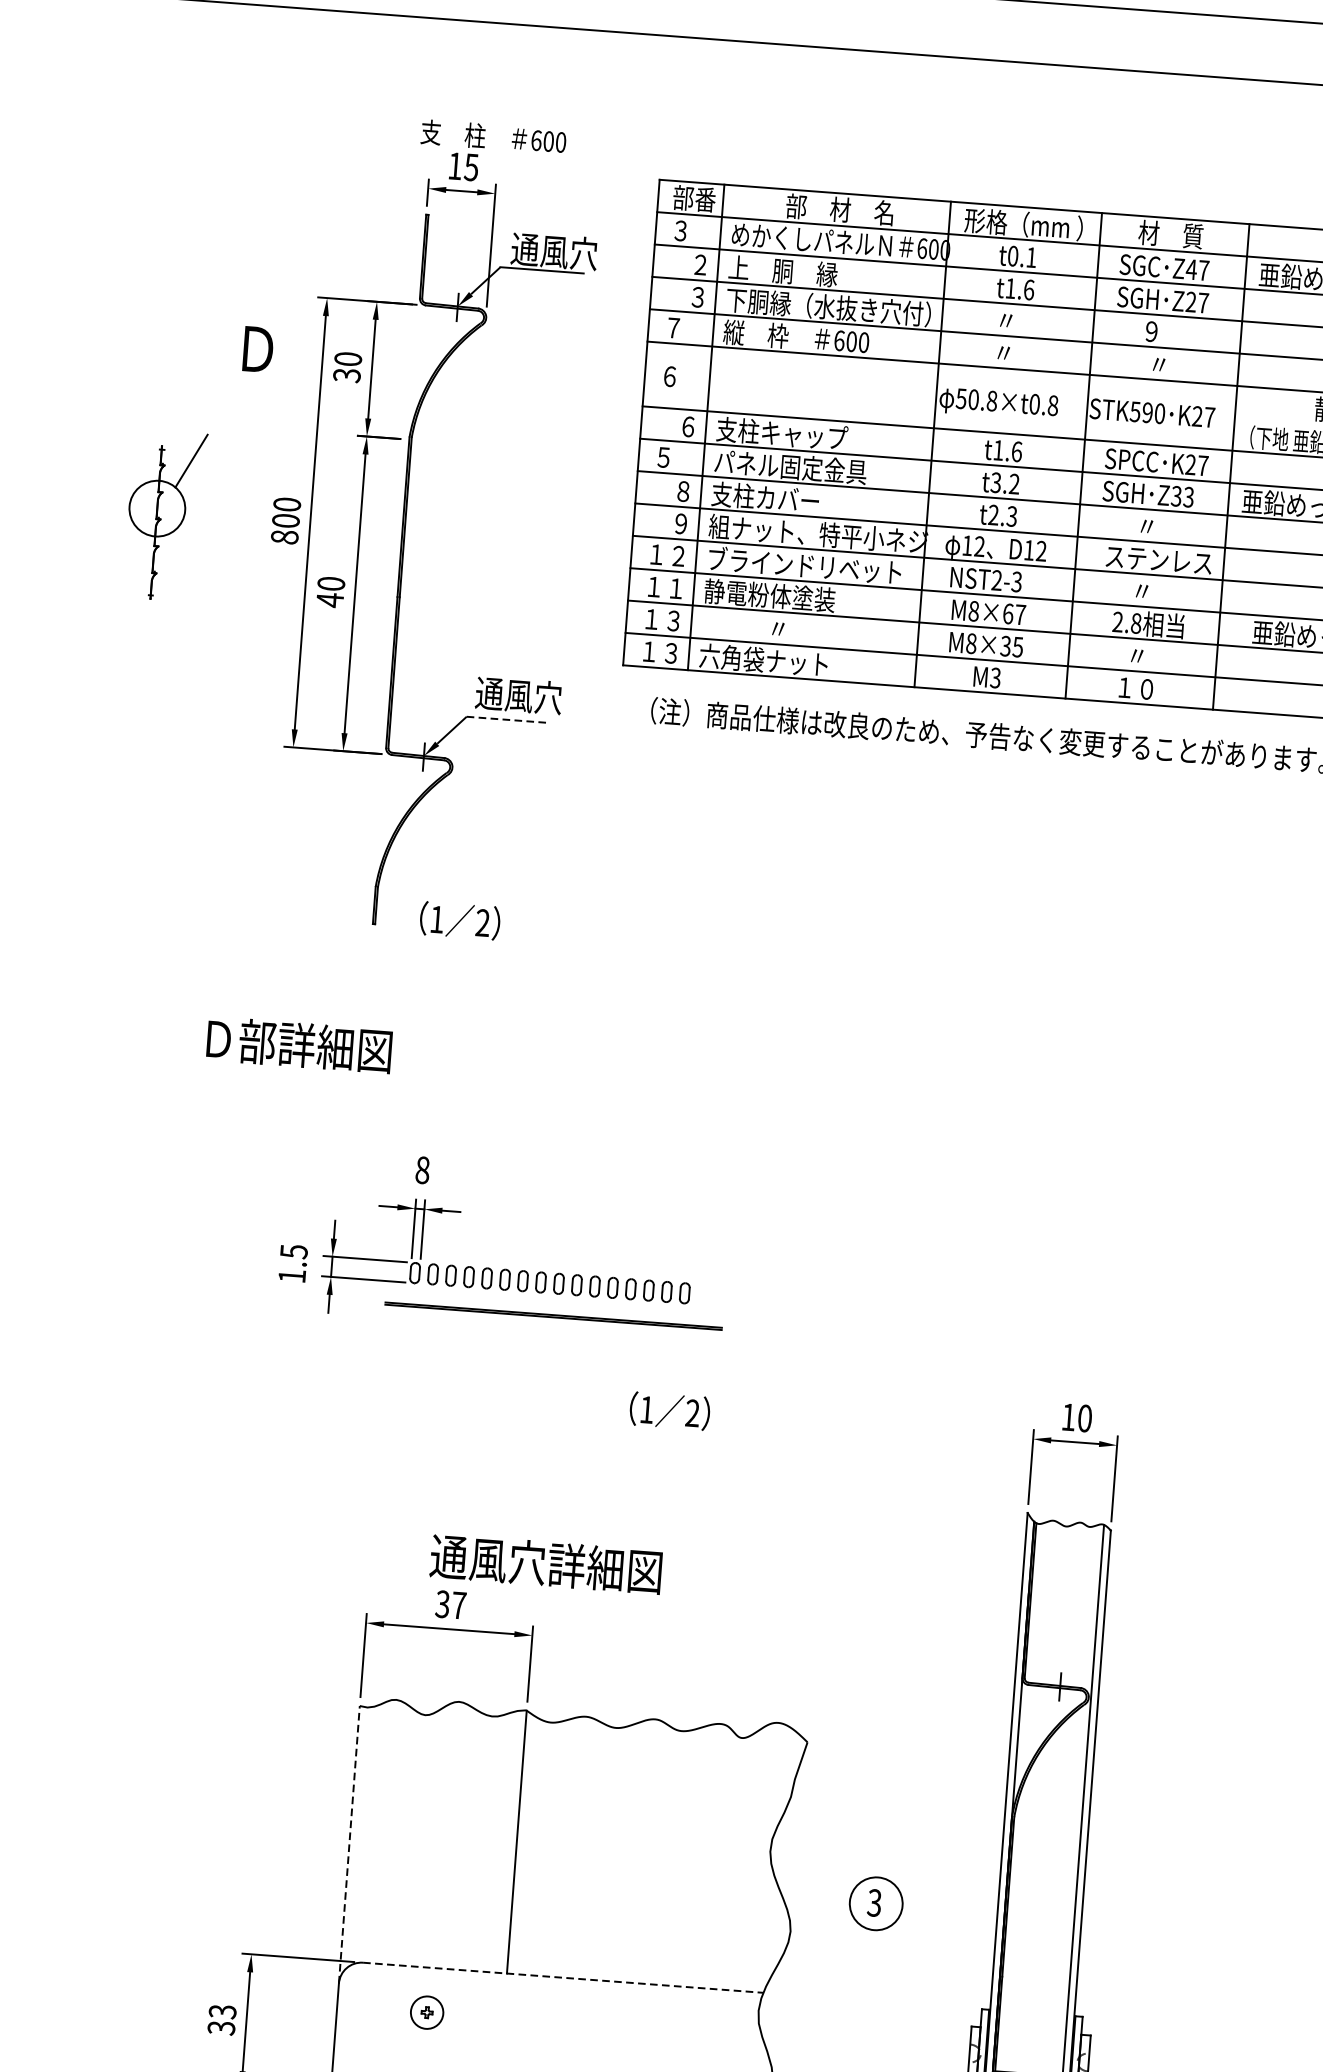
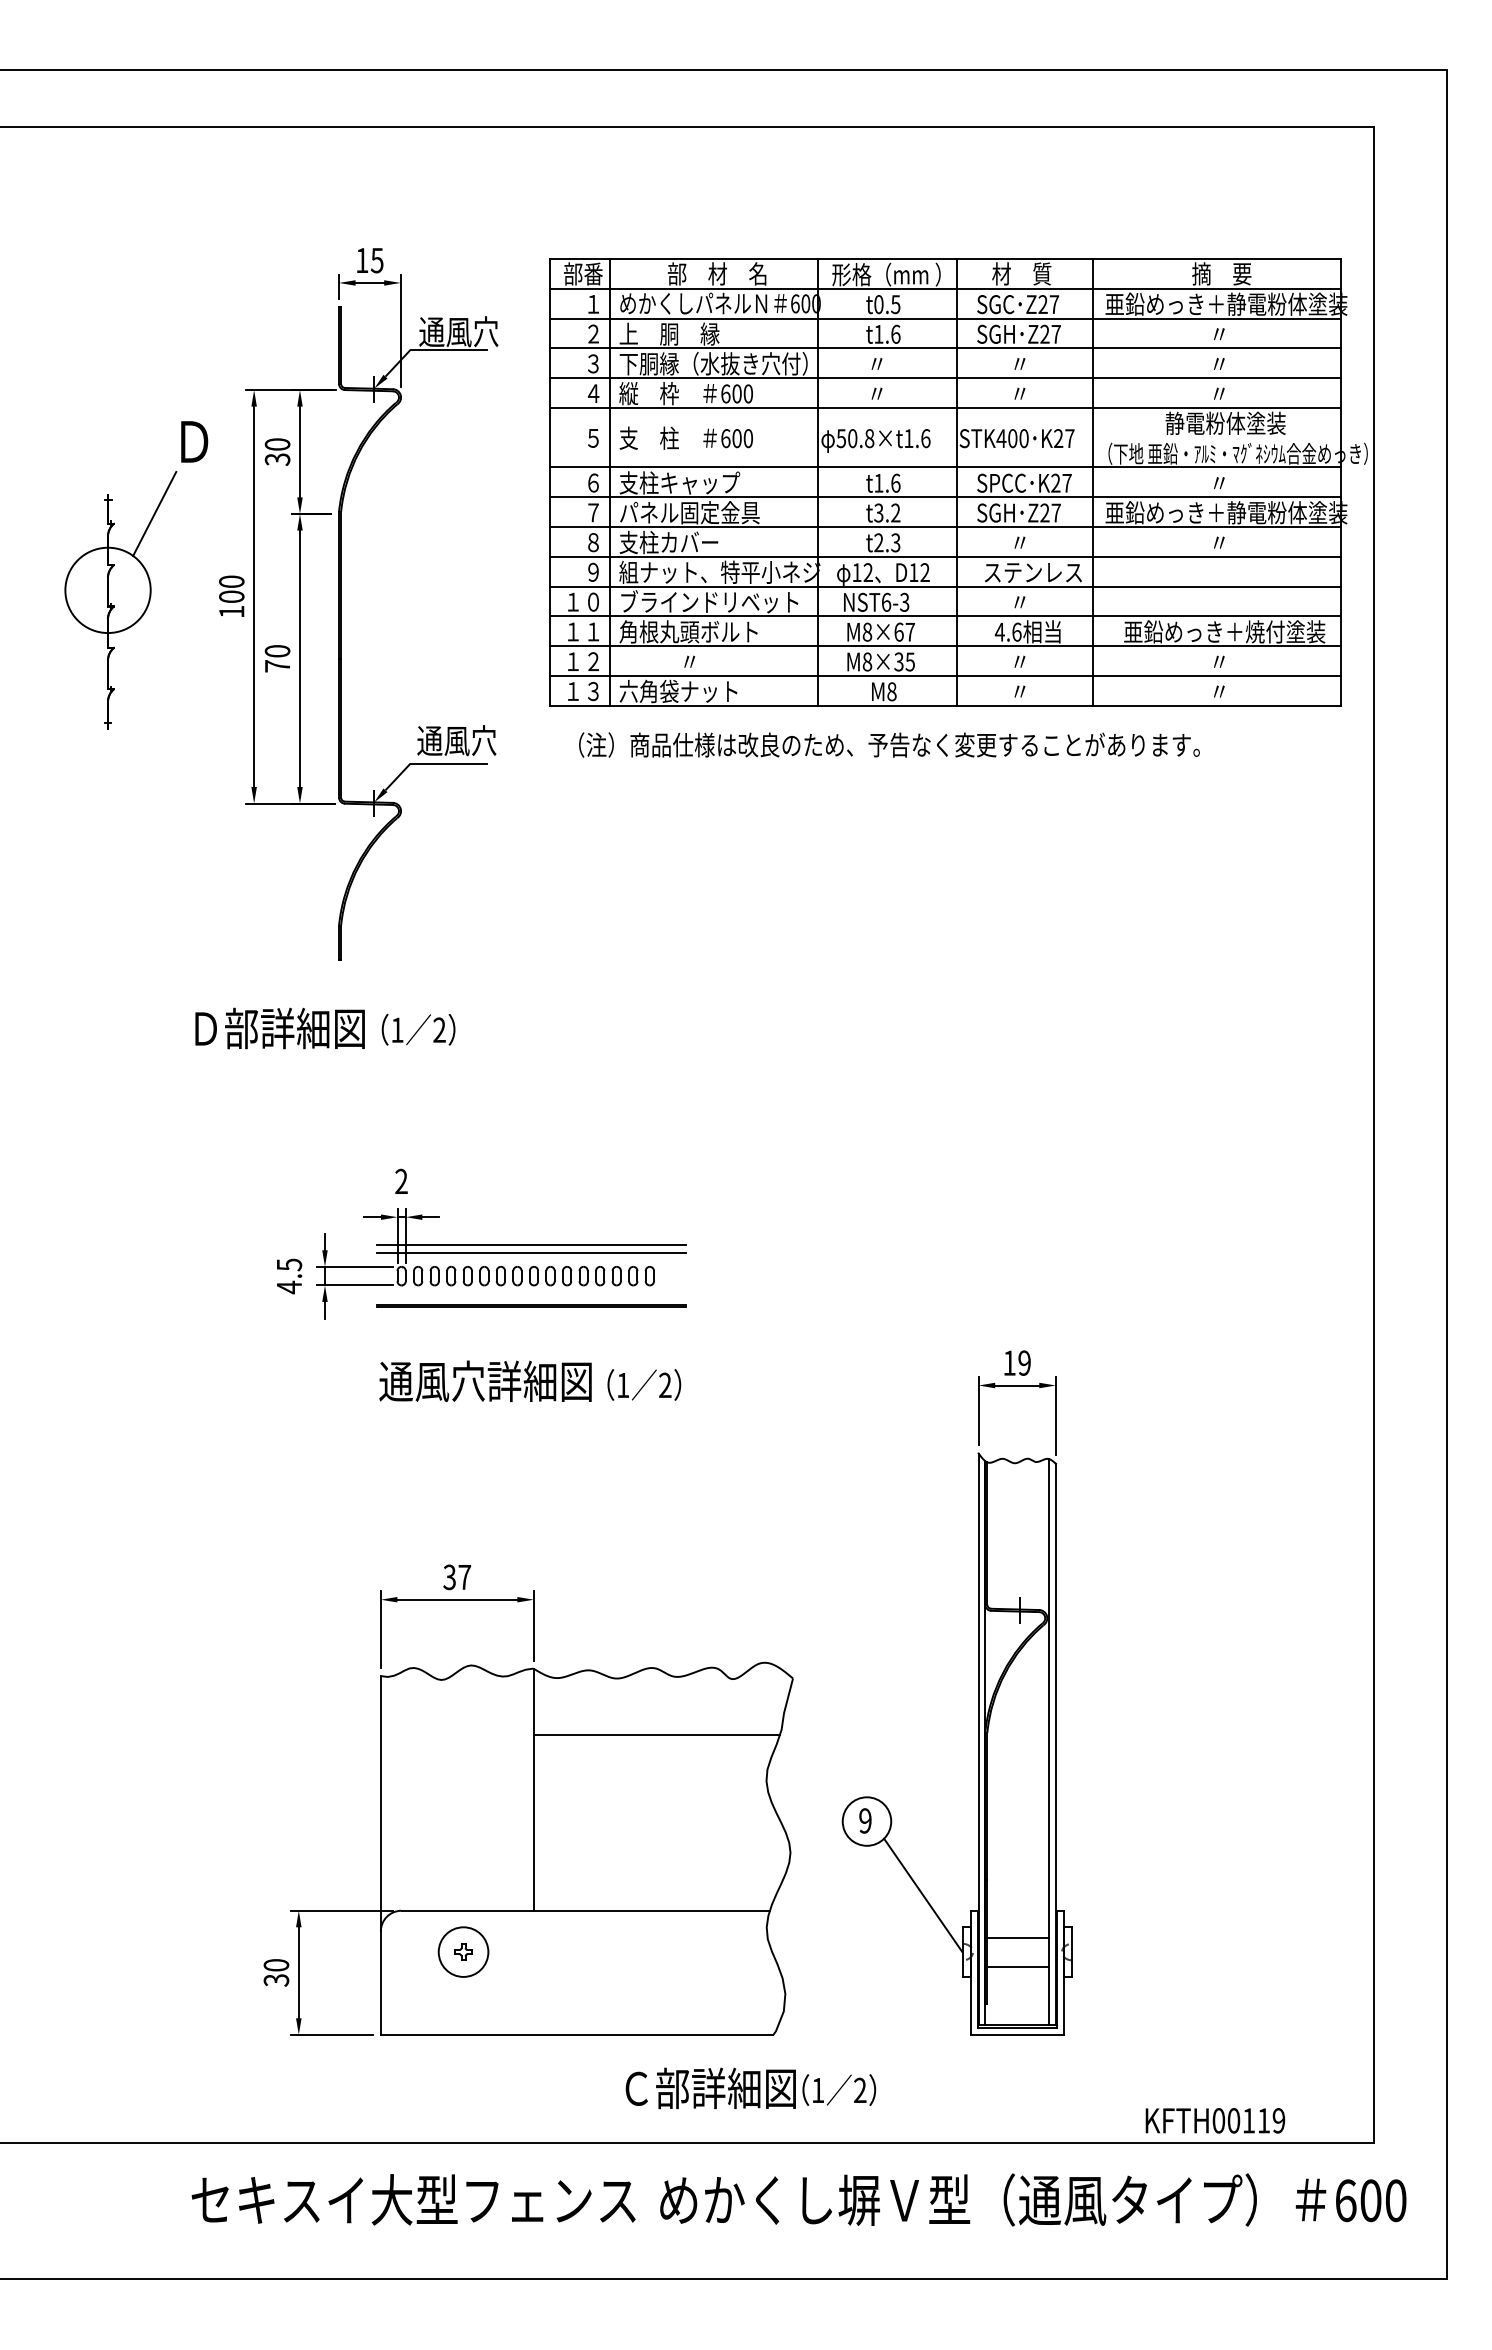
text: (492, 136) -> (685, 437), moved
text: (691, 230) -> (582, 303), ３ -> １
text: (1031, 257) -> (895, 304), t0.1 -> t0.5
text: (1192, 269) -> (1043, 304), Z47 -> Z27
text: (684, 328) -> (583, 393), ７ -> ４
text: (1156, 331) -> (1015, 363), ９ -> 〃
text: (681, 376) -> (583, 437), ６ -> ５
text: (1044, 404) -> (917, 438), 50.8×t0.8 -> 50.8×t1.6
text: (1140, 412) -> (1006, 438), STK590 -> STK400
text: (674, 457) -> (582, 512), ５ -> ７
text: (1182, 496) -> (1050, 512), Z33 -> Z27
part: (164, 515) -> (120, 600), size x1.67
text: (284, 536) -> (231, 611), 800 -> 100
text: (678, 556) -> (593, 602), １２ -> １０
text: (997, 579) -> (886, 601), NST2-3 -> NST6-3
text: (779, 595) -> (688, 631), 静電粉体塗装 -> 角根丸頭ボルト
text: (330, 600) -> (277, 666), 40 -> 70
text: (673, 620) -> (593, 661), １３ -> １２
text: (1126, 622) -> (1007, 631), 2.8 -> 4.6
text: (995, 677) -> (891, 691), M3 -> M8
text: (1135, 688) -> (1020, 691), １０ -> 〃
line: (508, 719) -> (449, 763), dashed -> solid
text: (460, 920) -> (418, 1029), moved
text: (298, 1045) -> (279, 1028), moved
text: (422, 1170) -> (401, 1181), 8 -> 2
line: (558, 1250) -> (531, 1245), added
line: (558, 1257) -> (531, 1252), added
text: (292, 1276) -> (289, 1287), 1.5 -> 4.5
text: (1084, 1417) -> (1024, 1362), 10 -> 19
text: (546, 1564) -> (485, 1381), moved
line: (654, 1792) -> (656, 1734), added
line: (349, 1844) -> (380, 1803), dashed -> solid
text: (874, 1902) -> (865, 1820), 3 -> 9
line: (564, 1977) -> (586, 1910), dashed -> solid
line: (931, 1988) -> (923, 1895), added
text: (222, 2011) -> (276, 1965), 33 -> 30
part: (427, 2012) -> (463, 1951), size x1.67
line: (1031, 2042) -> (1018, 1937), added

